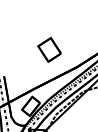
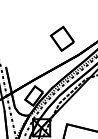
part: (48, 49) -> (61, 38), moved

